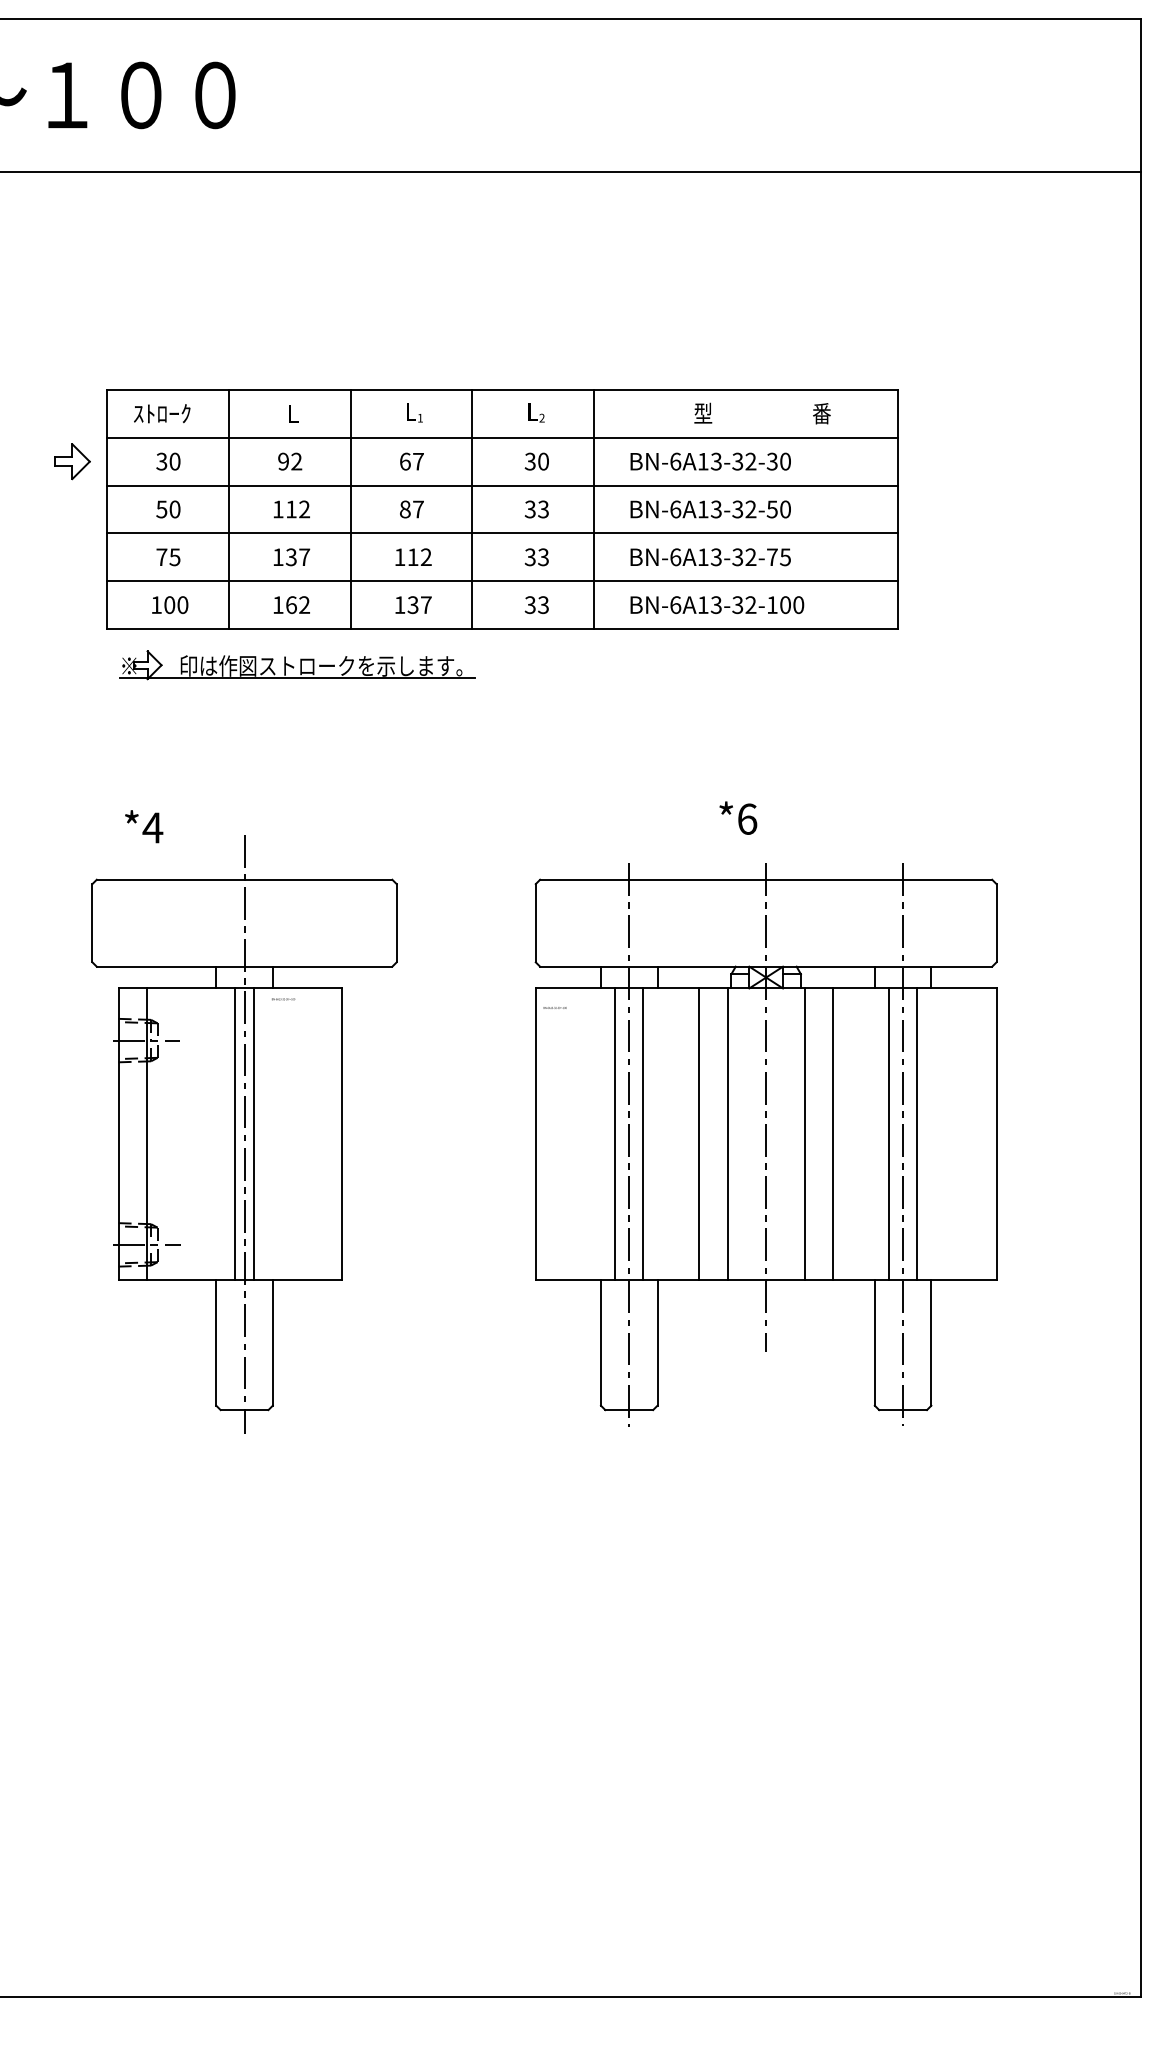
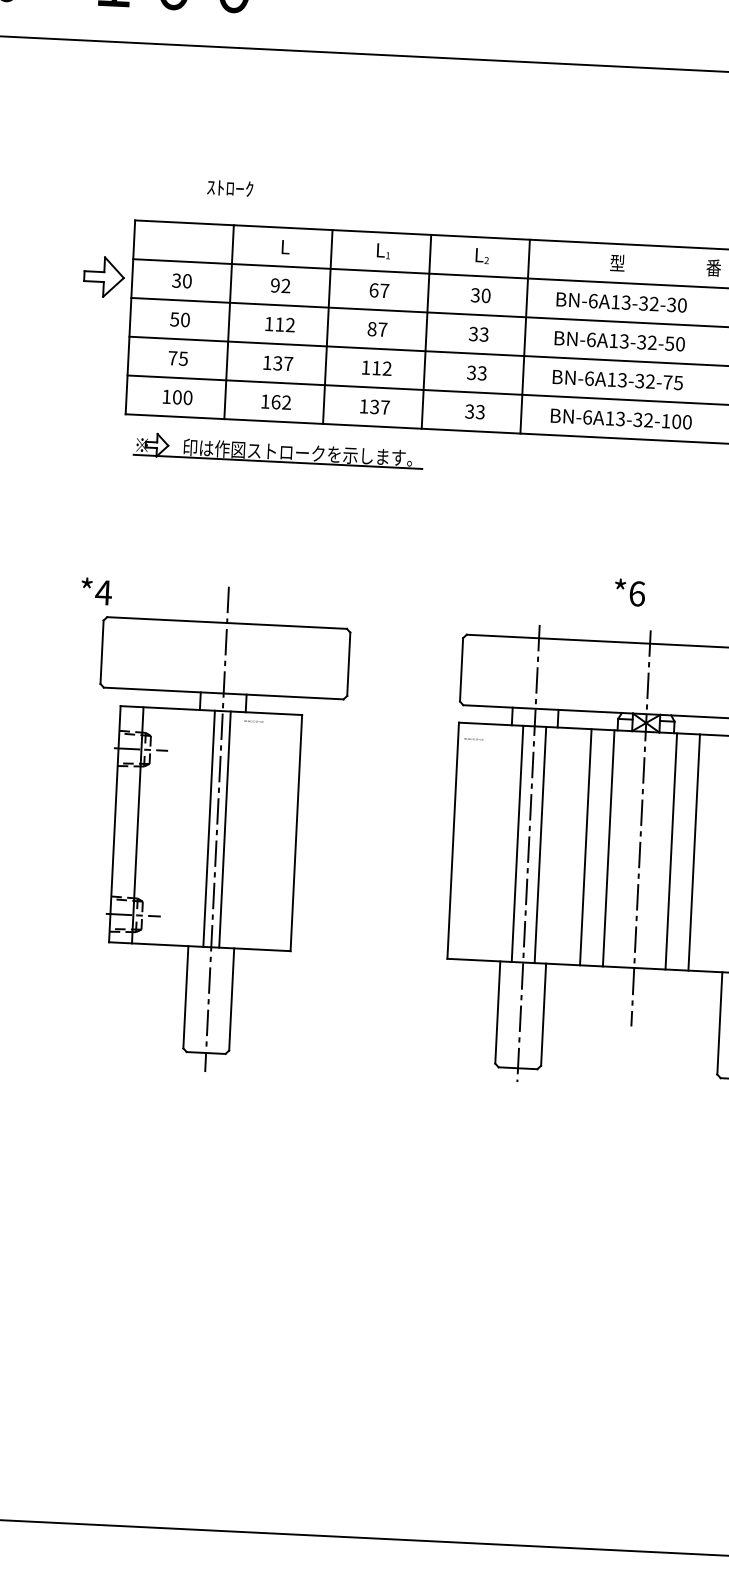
text: (162, 413) -> (230, 188), moved
part: (72, 461) -> (104, 277), size x1.4
text: (144, 826) -> (96, 591), moved

